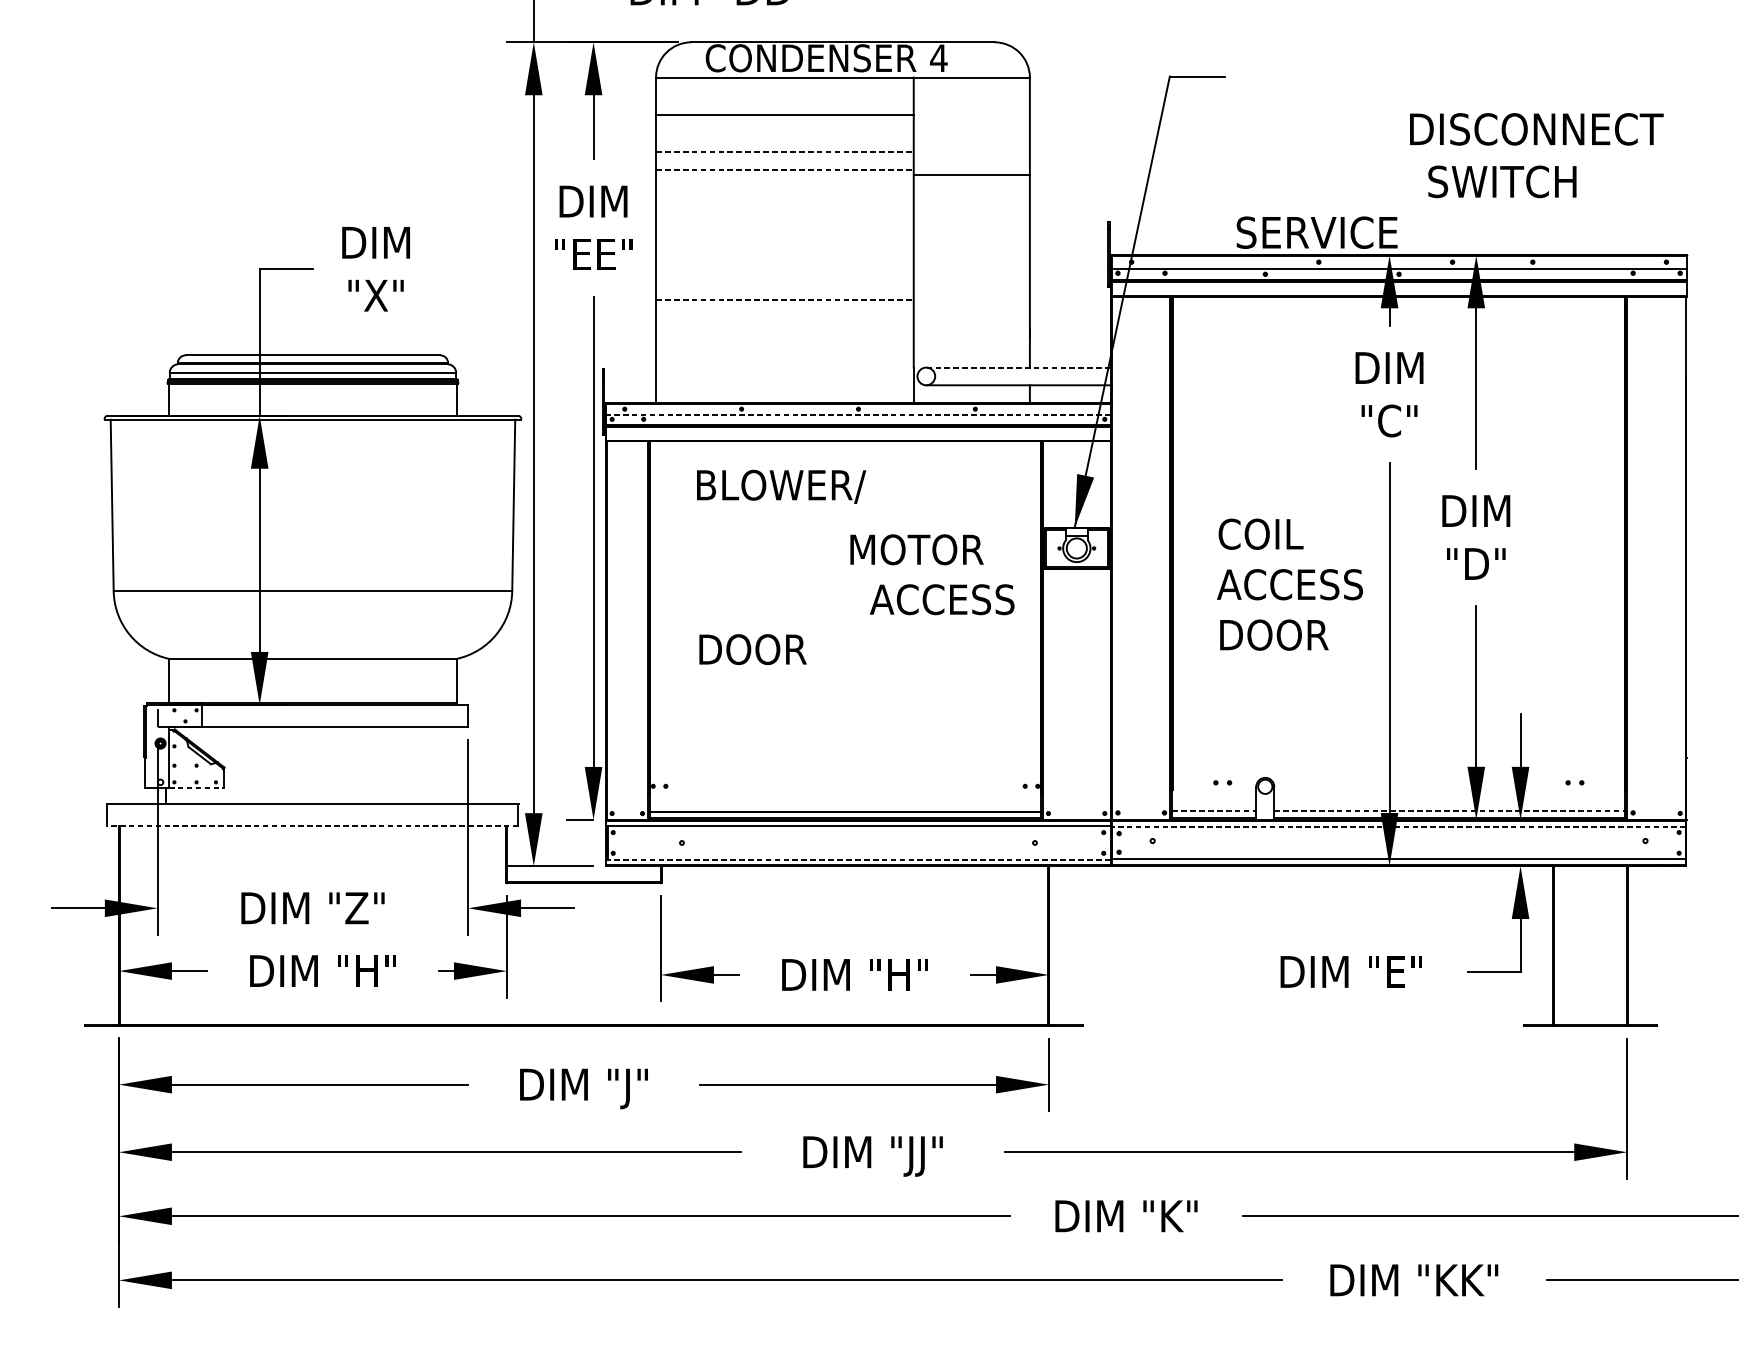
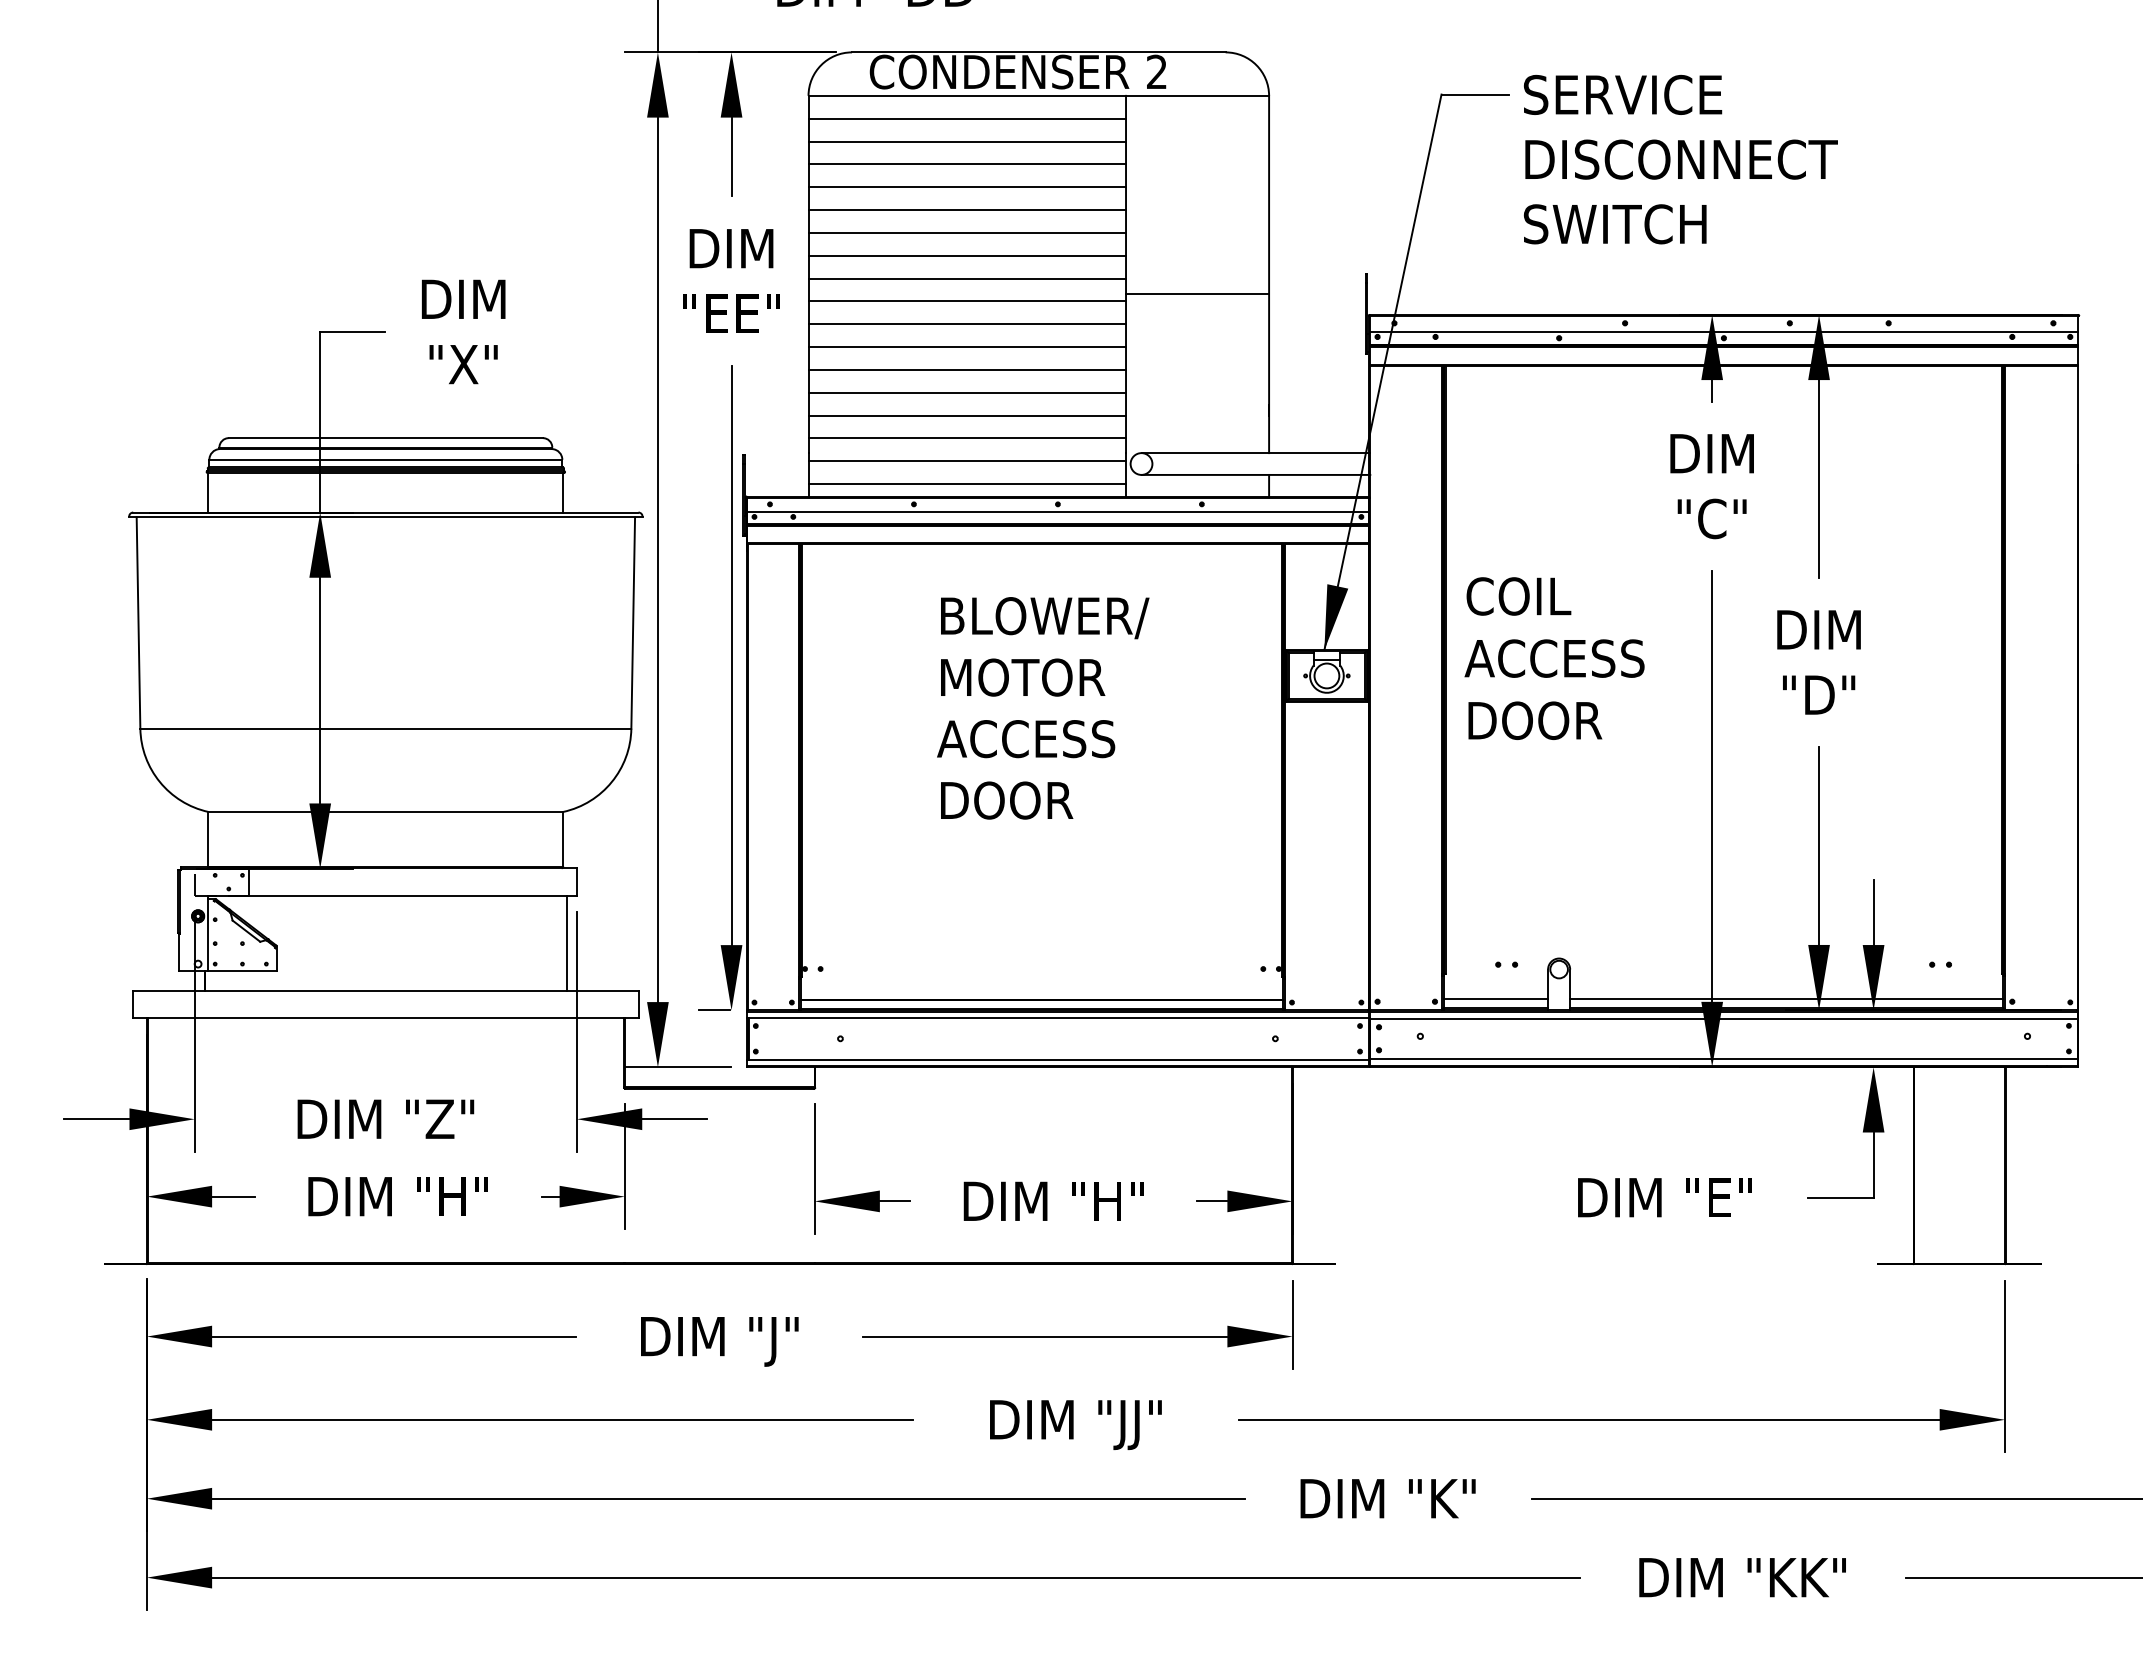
text: (938, 57) -> (1156, 71), 4 -> 2
line: (785, 95) -> (967, 118), added
text: (1536, 129) -> (1681, 159), moved
line: (785, 133) -> (967, 164), added
line: (785, 151) -> (967, 187), dashed -> solid
line: (785, 170) -> (967, 210), dashed -> solid
line: (971, 174) -> (1197, 293), moved
text: (1502, 182) -> (1615, 224), moved
line: (785, 188) -> (967, 232), added
line: (785, 207) -> (967, 255), added
line: (785, 225) -> (967, 278), added
text: (1317, 232) -> (1623, 94), moved
line: (785, 244) -> (967, 301), added
line: (785, 263) -> (967, 324), added
line: (785, 281) -> (967, 347), added
line: (785, 299) -> (967, 369), dashed -> solid
line: (785, 318) -> (967, 392), added
line: (785, 337) -> (967, 415), added
line: (785, 355) -> (967, 438), added
line: (1019, 367) -> (1256, 453), dashed -> solid
line: (785, 374) -> (967, 461), added
line: (785, 393) -> (967, 484), added
line: (858, 415) -> (1057, 512), dashed -> solid
text: (781, 487) -> (1045, 618), moved
text: (917, 549) -> (1023, 677), moved
text: (1289, 584) -> (1554, 658), moved
text: (942, 600) -> (1026, 739), moved
text: (753, 649) -> (1007, 800), moved
line: (459, 765) -> (566, 943), added
line: (196, 787) -> (242, 970), dashed -> solid
line: (1214, 811) -> (1496, 999), dashed -> solid
line: (1450, 811) -> (1787, 999), dashed -> solid
line: (312, 826) -> (385, 1018), dashed -> solid
line: (1398, 826) -> (1723, 1018), dashed -> solid
line: (858, 859) -> (1057, 1059), dashed -> solid

